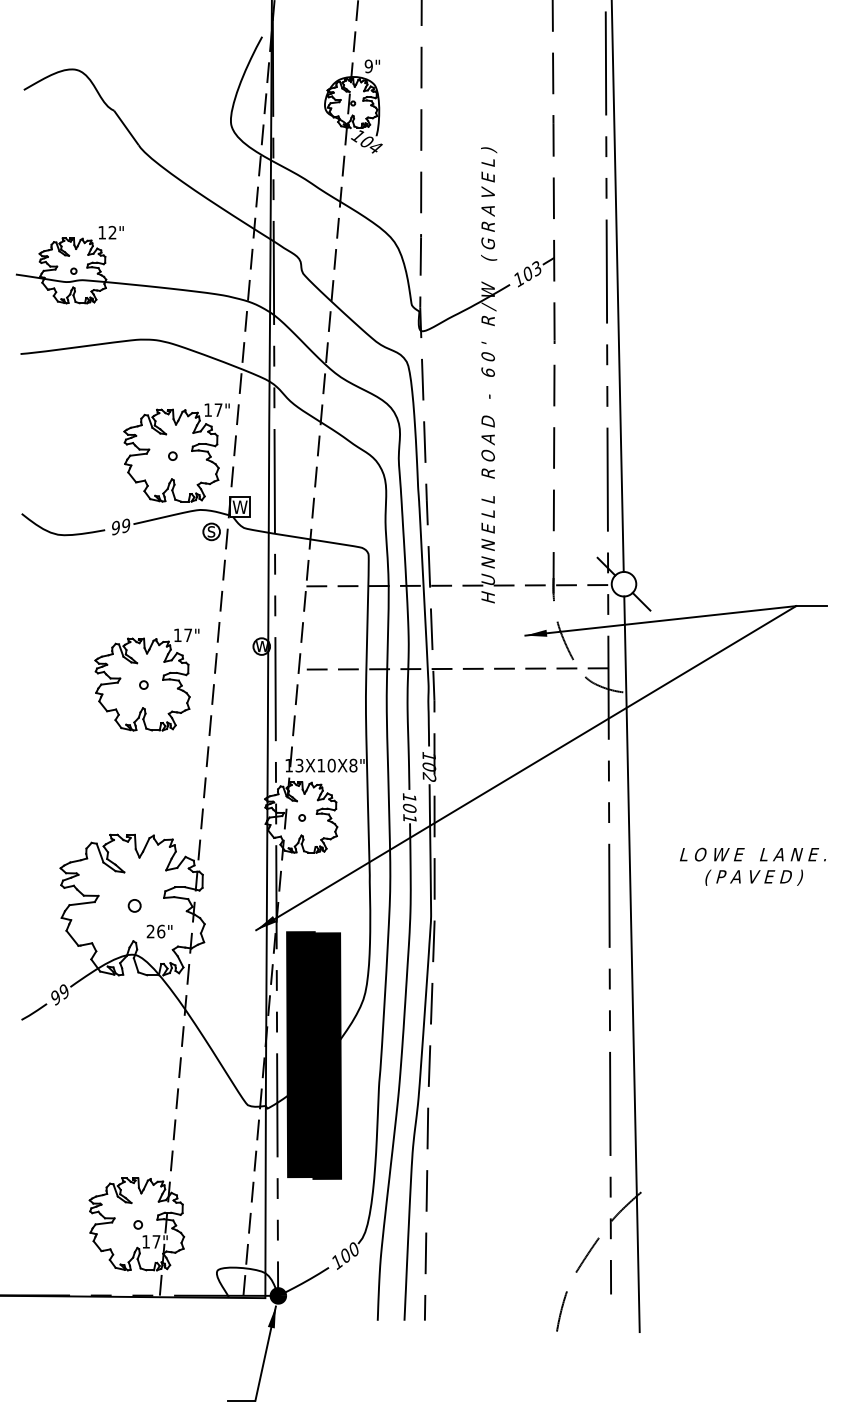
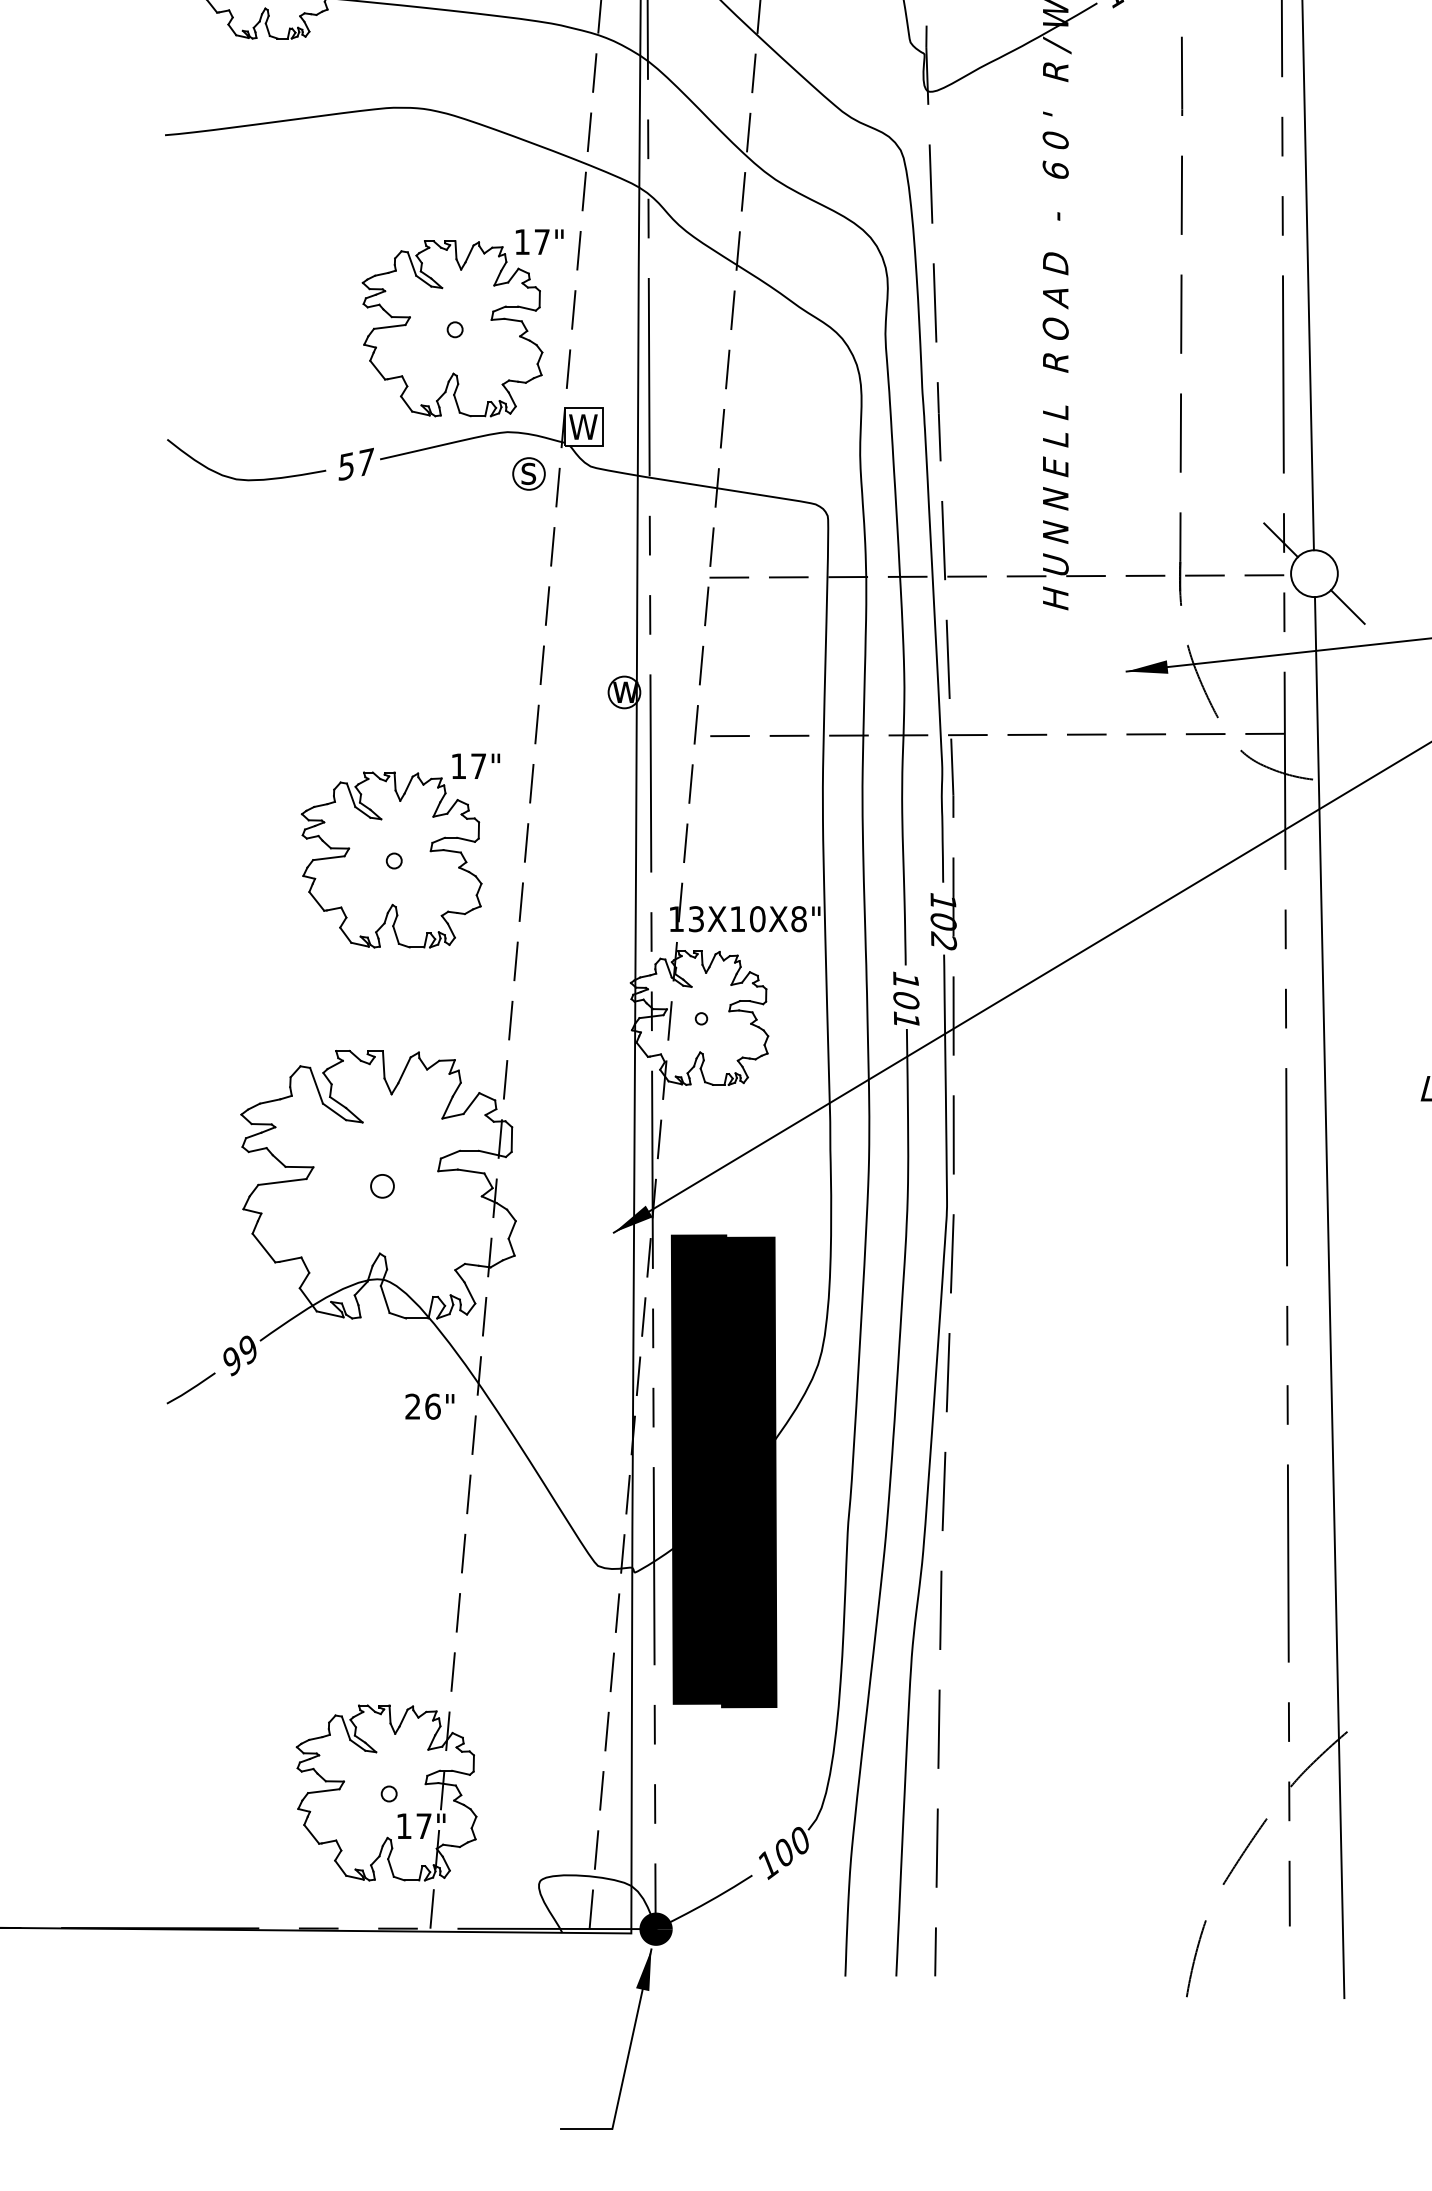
text: (120, 526) -> (355, 463), 99 -> 57
part: (146, 679) -> (399, 850), moved
text: (159, 931) -> (429, 1406), moved

